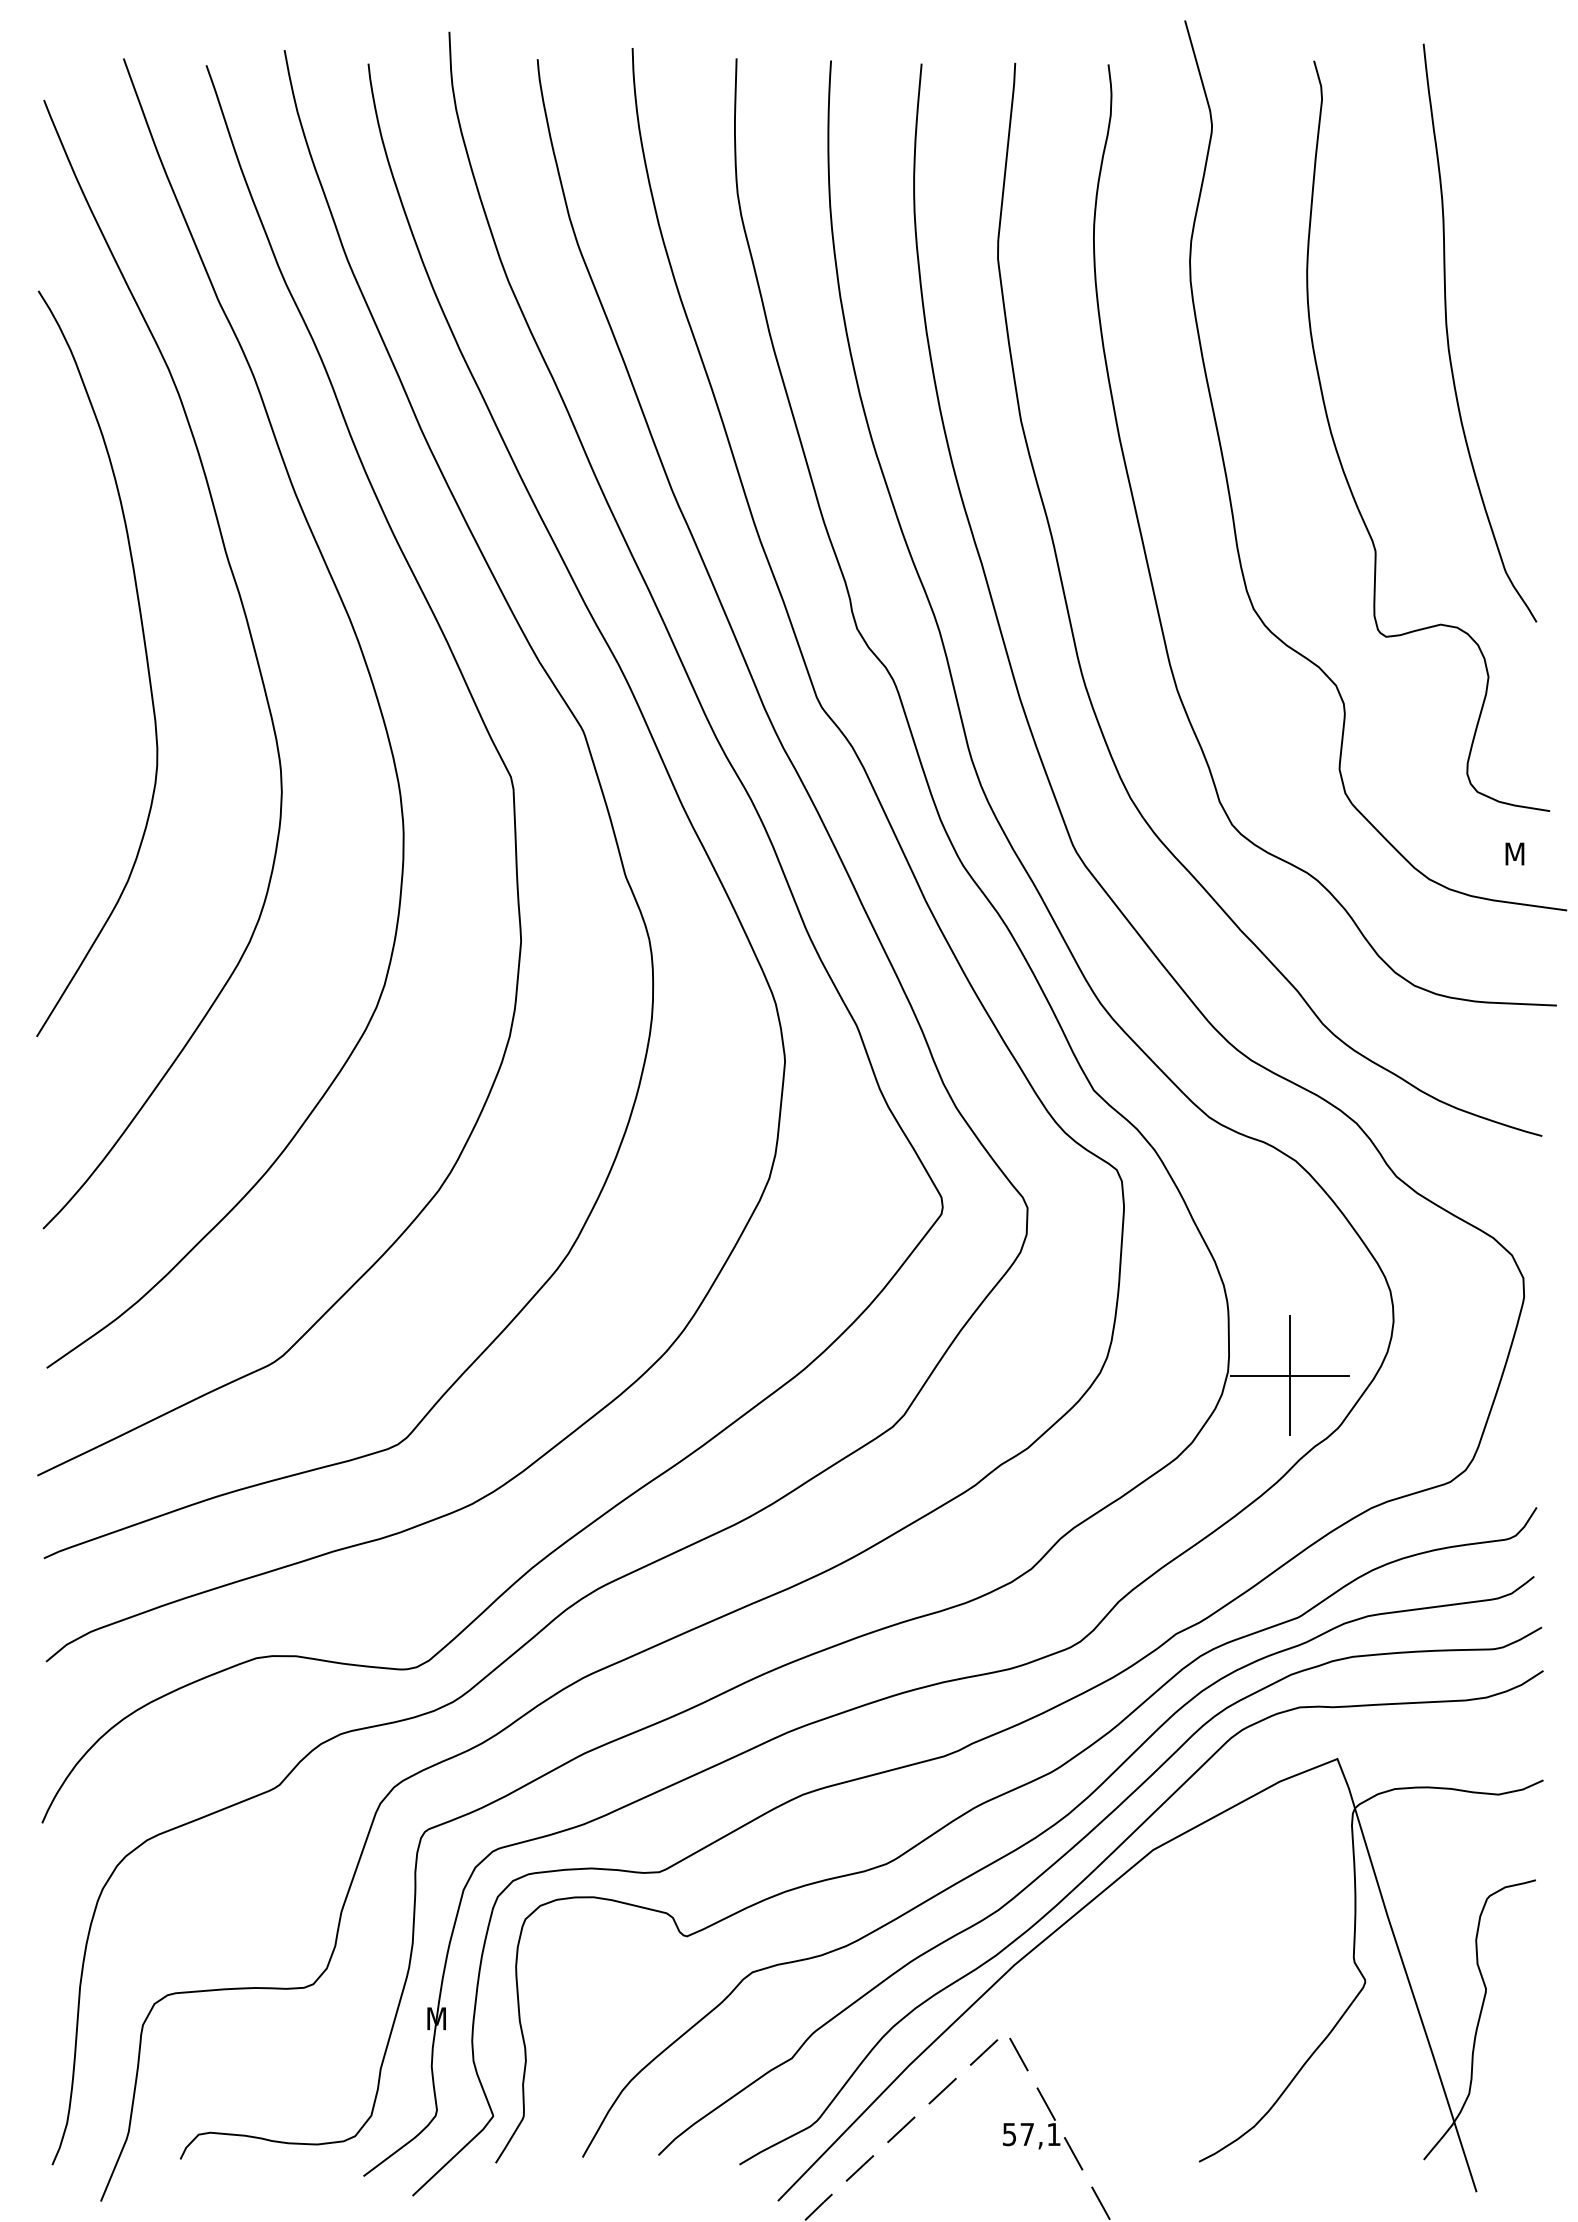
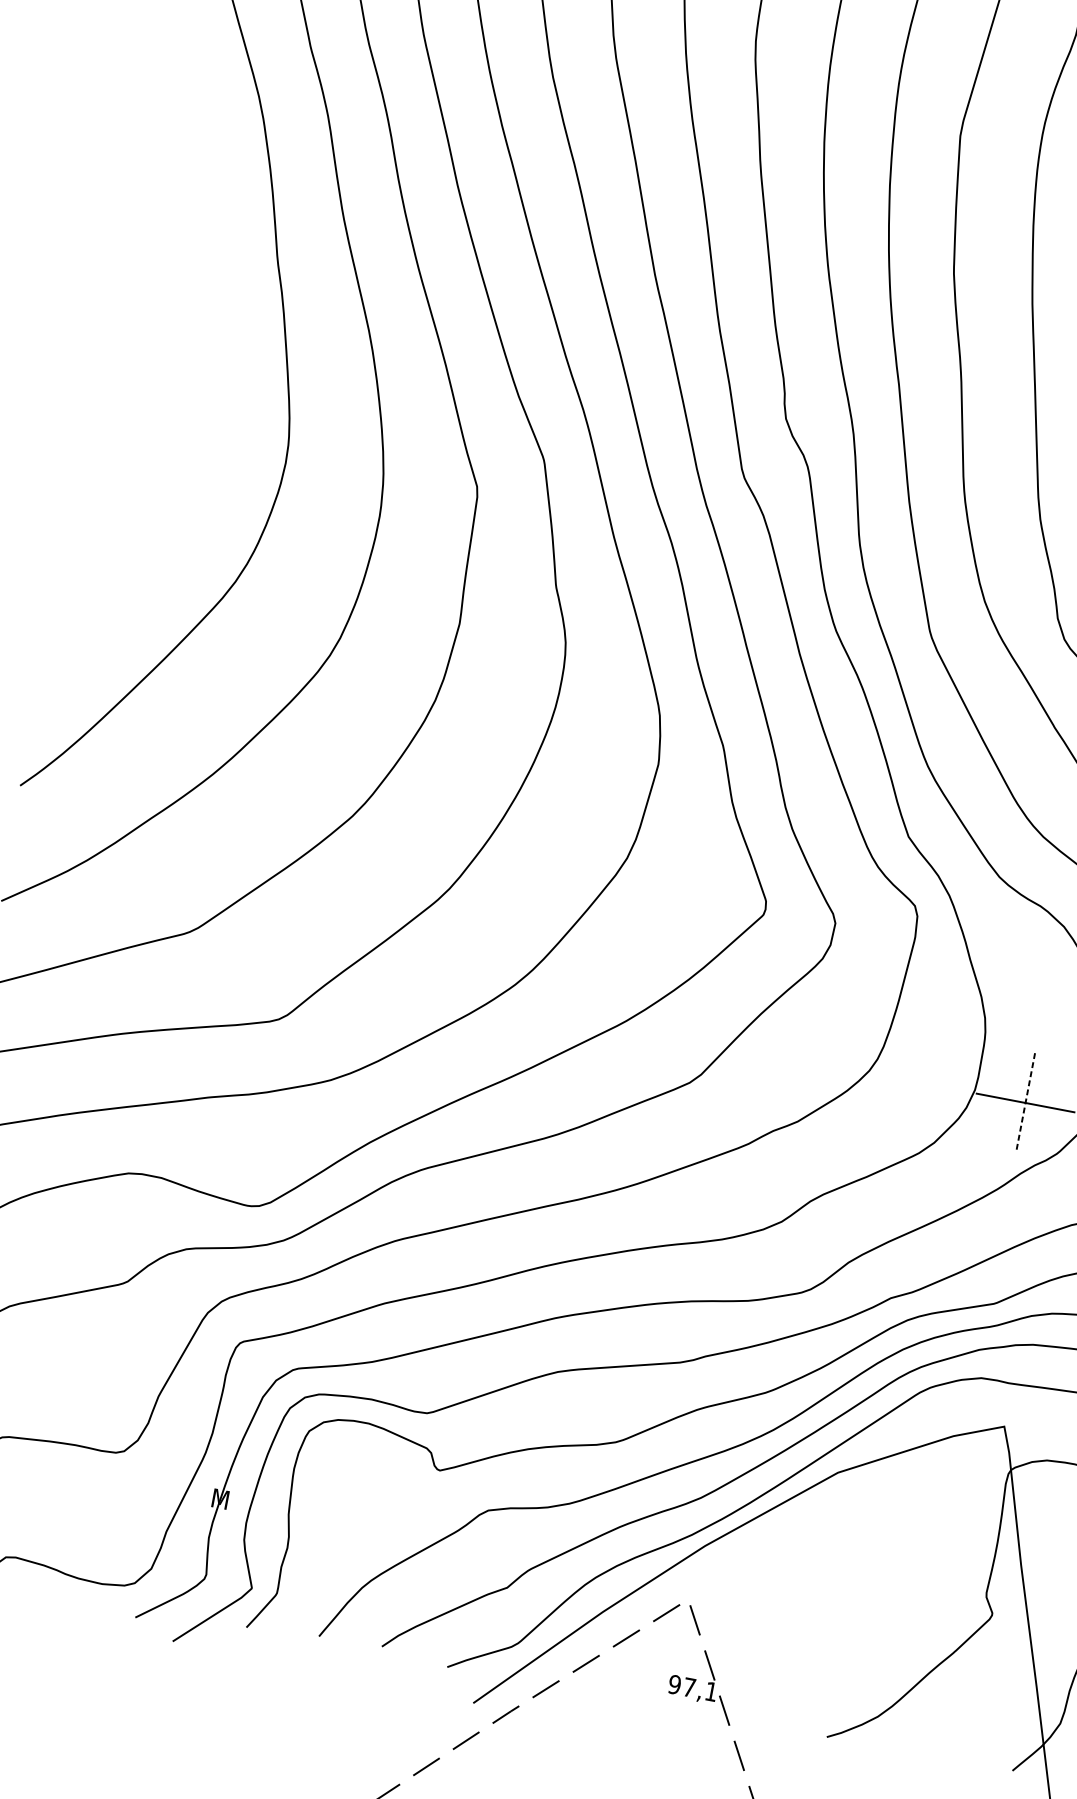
curve: (145, 656) -> (194, 329), removed
line: (1290, 1376) -> (1025, 1103), solid -> dashed
text: (1009, 2133) -> (674, 1683), 57,1 -> 97,1

